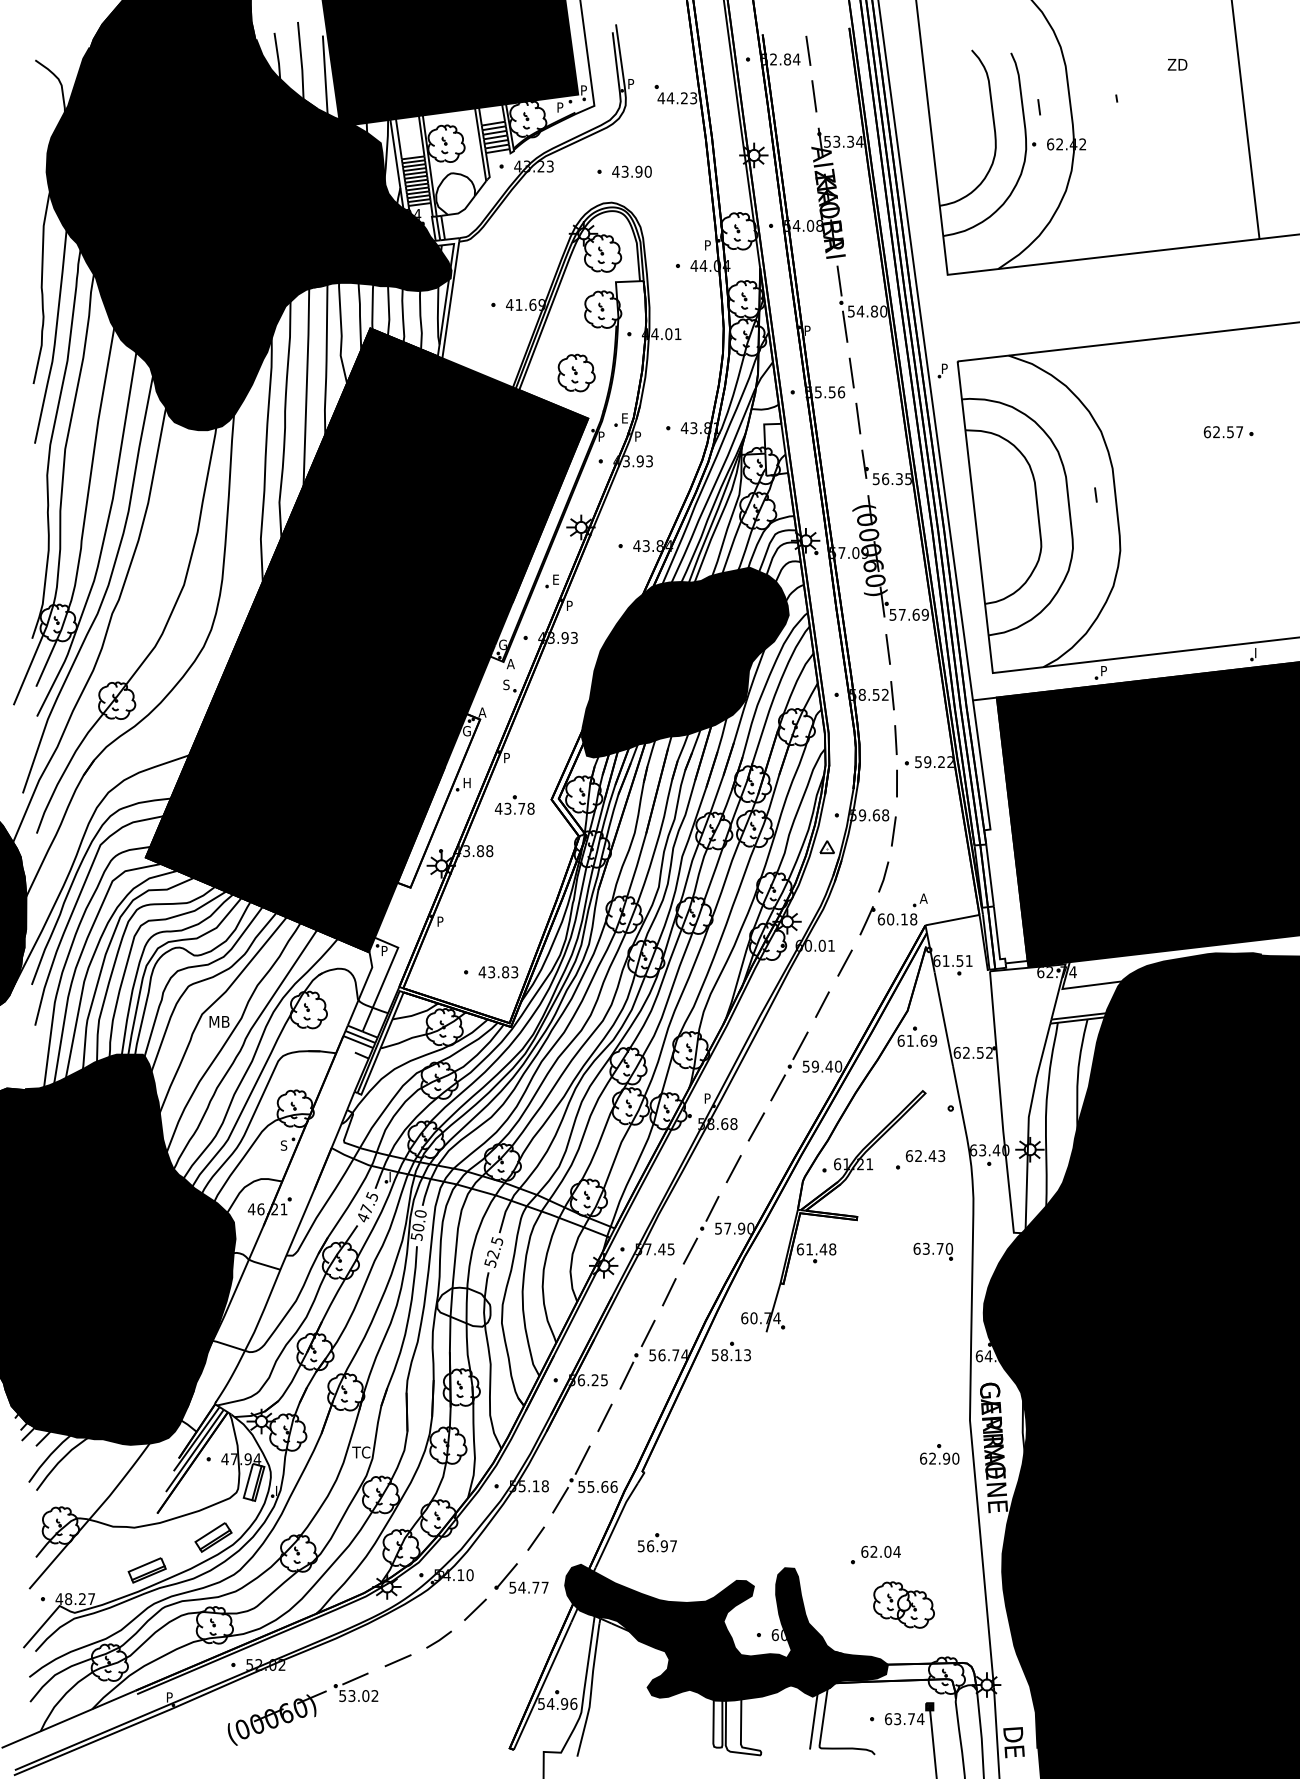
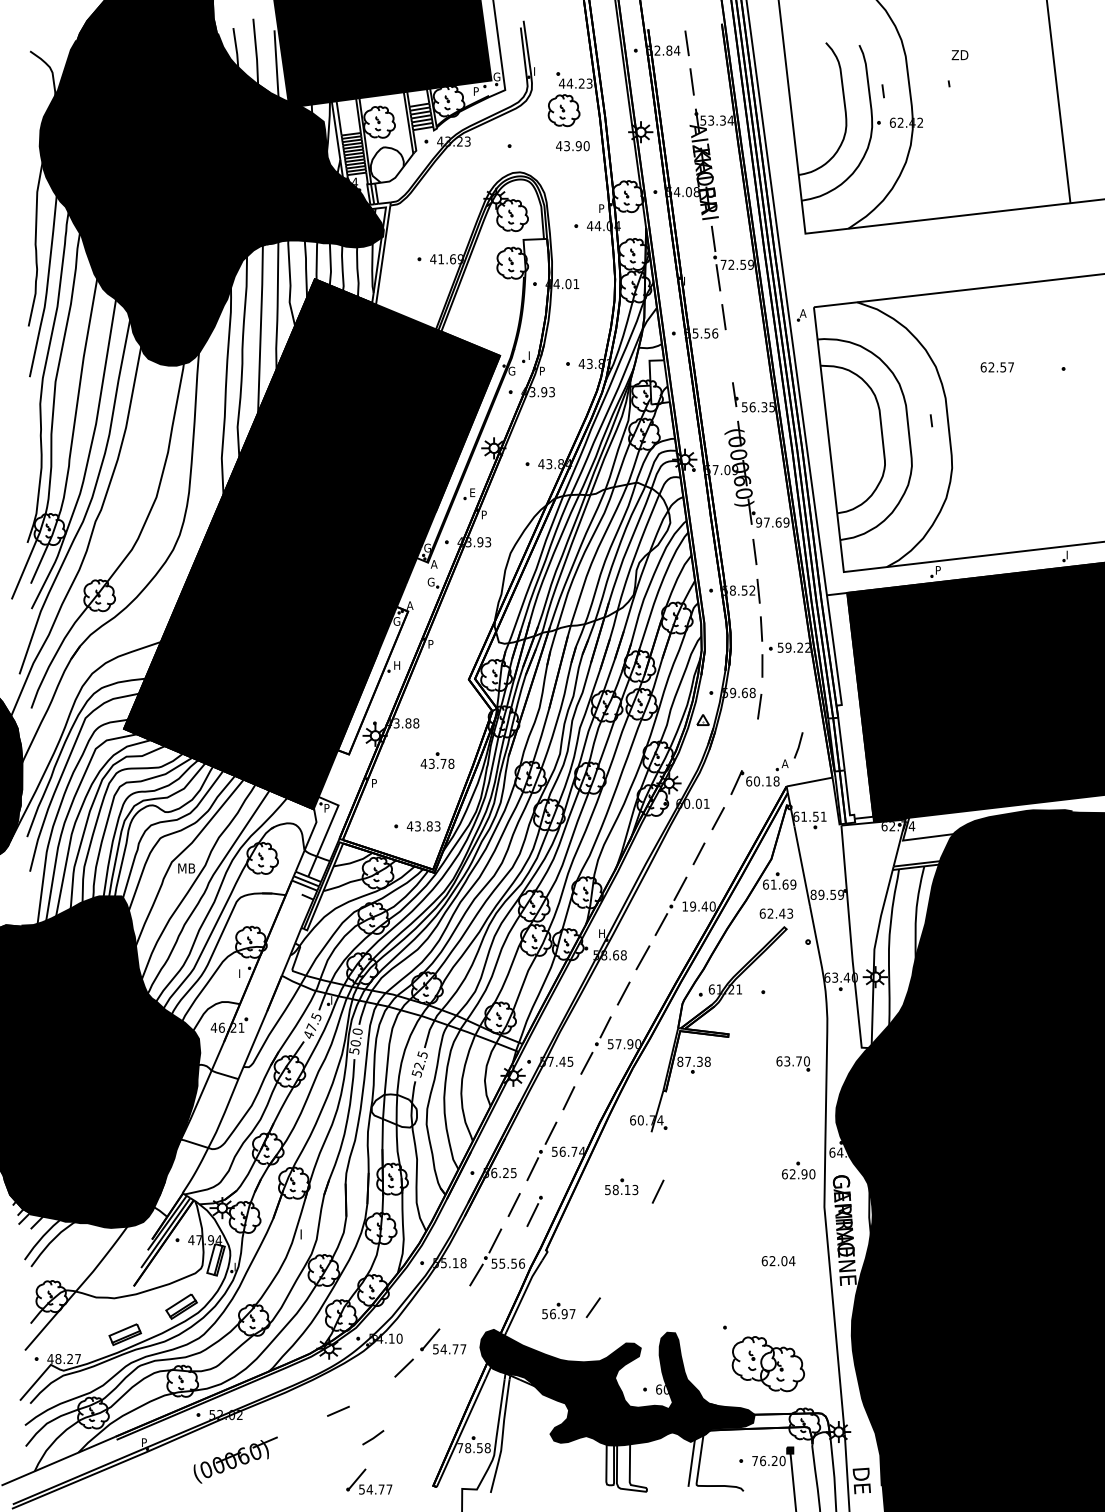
text: (1177, 64) -> (959, 54), moved
text: (631, 81) -> (536, 69), P -> I
text: (584, 90) -> (496, 77), P -> G
text: (631, 171) -> (572, 145), moved
text: (867, 311) -> (737, 264), 54.80 -> 72.59
text: (808, 328) -> (687, 279), P -> I
text: (944, 368) -> (802, 313), P -> A
part: (576, 372) -> (563, 110), moved
text: (625, 418) -> (531, 355), E -> I
line: (858, 418) -> (729, 355), removed
text: (1222, 432) -> (996, 367), moved
text: (602, 436) -> (512, 371), P -> G
text: (892, 614) -> (758, 522), 57.69 -> 97.69
fill: (684, 662) -> (581, 563), removed
text: (507, 684) -> (431, 581), S -> G
part: (514, 804) -> (437, 760), moved
line: (883, 876) -> (798, 744), moved
text: (973, 1052) -> (827, 894), 62.52 -> 89.59
text: (805, 1066) -> (684, 906), 59.40 -> 19.40
text: (708, 1098) -> (602, 933), P -> H
text: (283, 1145) -> (241, 973), S -> I
text: (925, 1156) -> (776, 914), moved
text: (811, 1249) -> (689, 1061), 61.48 -> 87.38
part: (730, 1351) -> (620, 1186), moved
line: (774, 1402) -> (658, 1191), added
part: (628, 1425) -> (534, 1211), added
text: (361, 1452) -> (307, 1234), TC -> I
part: (939, 1454) -> (798, 1170), moved
text: (604, 1486) -> (513, 1263), 55.66 -> 55.56
line: (535, 1538) -> (592, 1307), moved
text: (880, 1551) -> (778, 1260), moved
part: (903, 1604) -> (767, 1363), size x1.4
line: (438, 1639) -> (372, 1437), moved
part: (355, 1687) -> (302, 1434), removed
text: (557, 1703) -> (473, 1447), 54.96 -> 78.58
text: (904, 1719) -> (768, 1461), 63.74 -> 76.20
part: (434, 1743) -> (369, 1481), added

